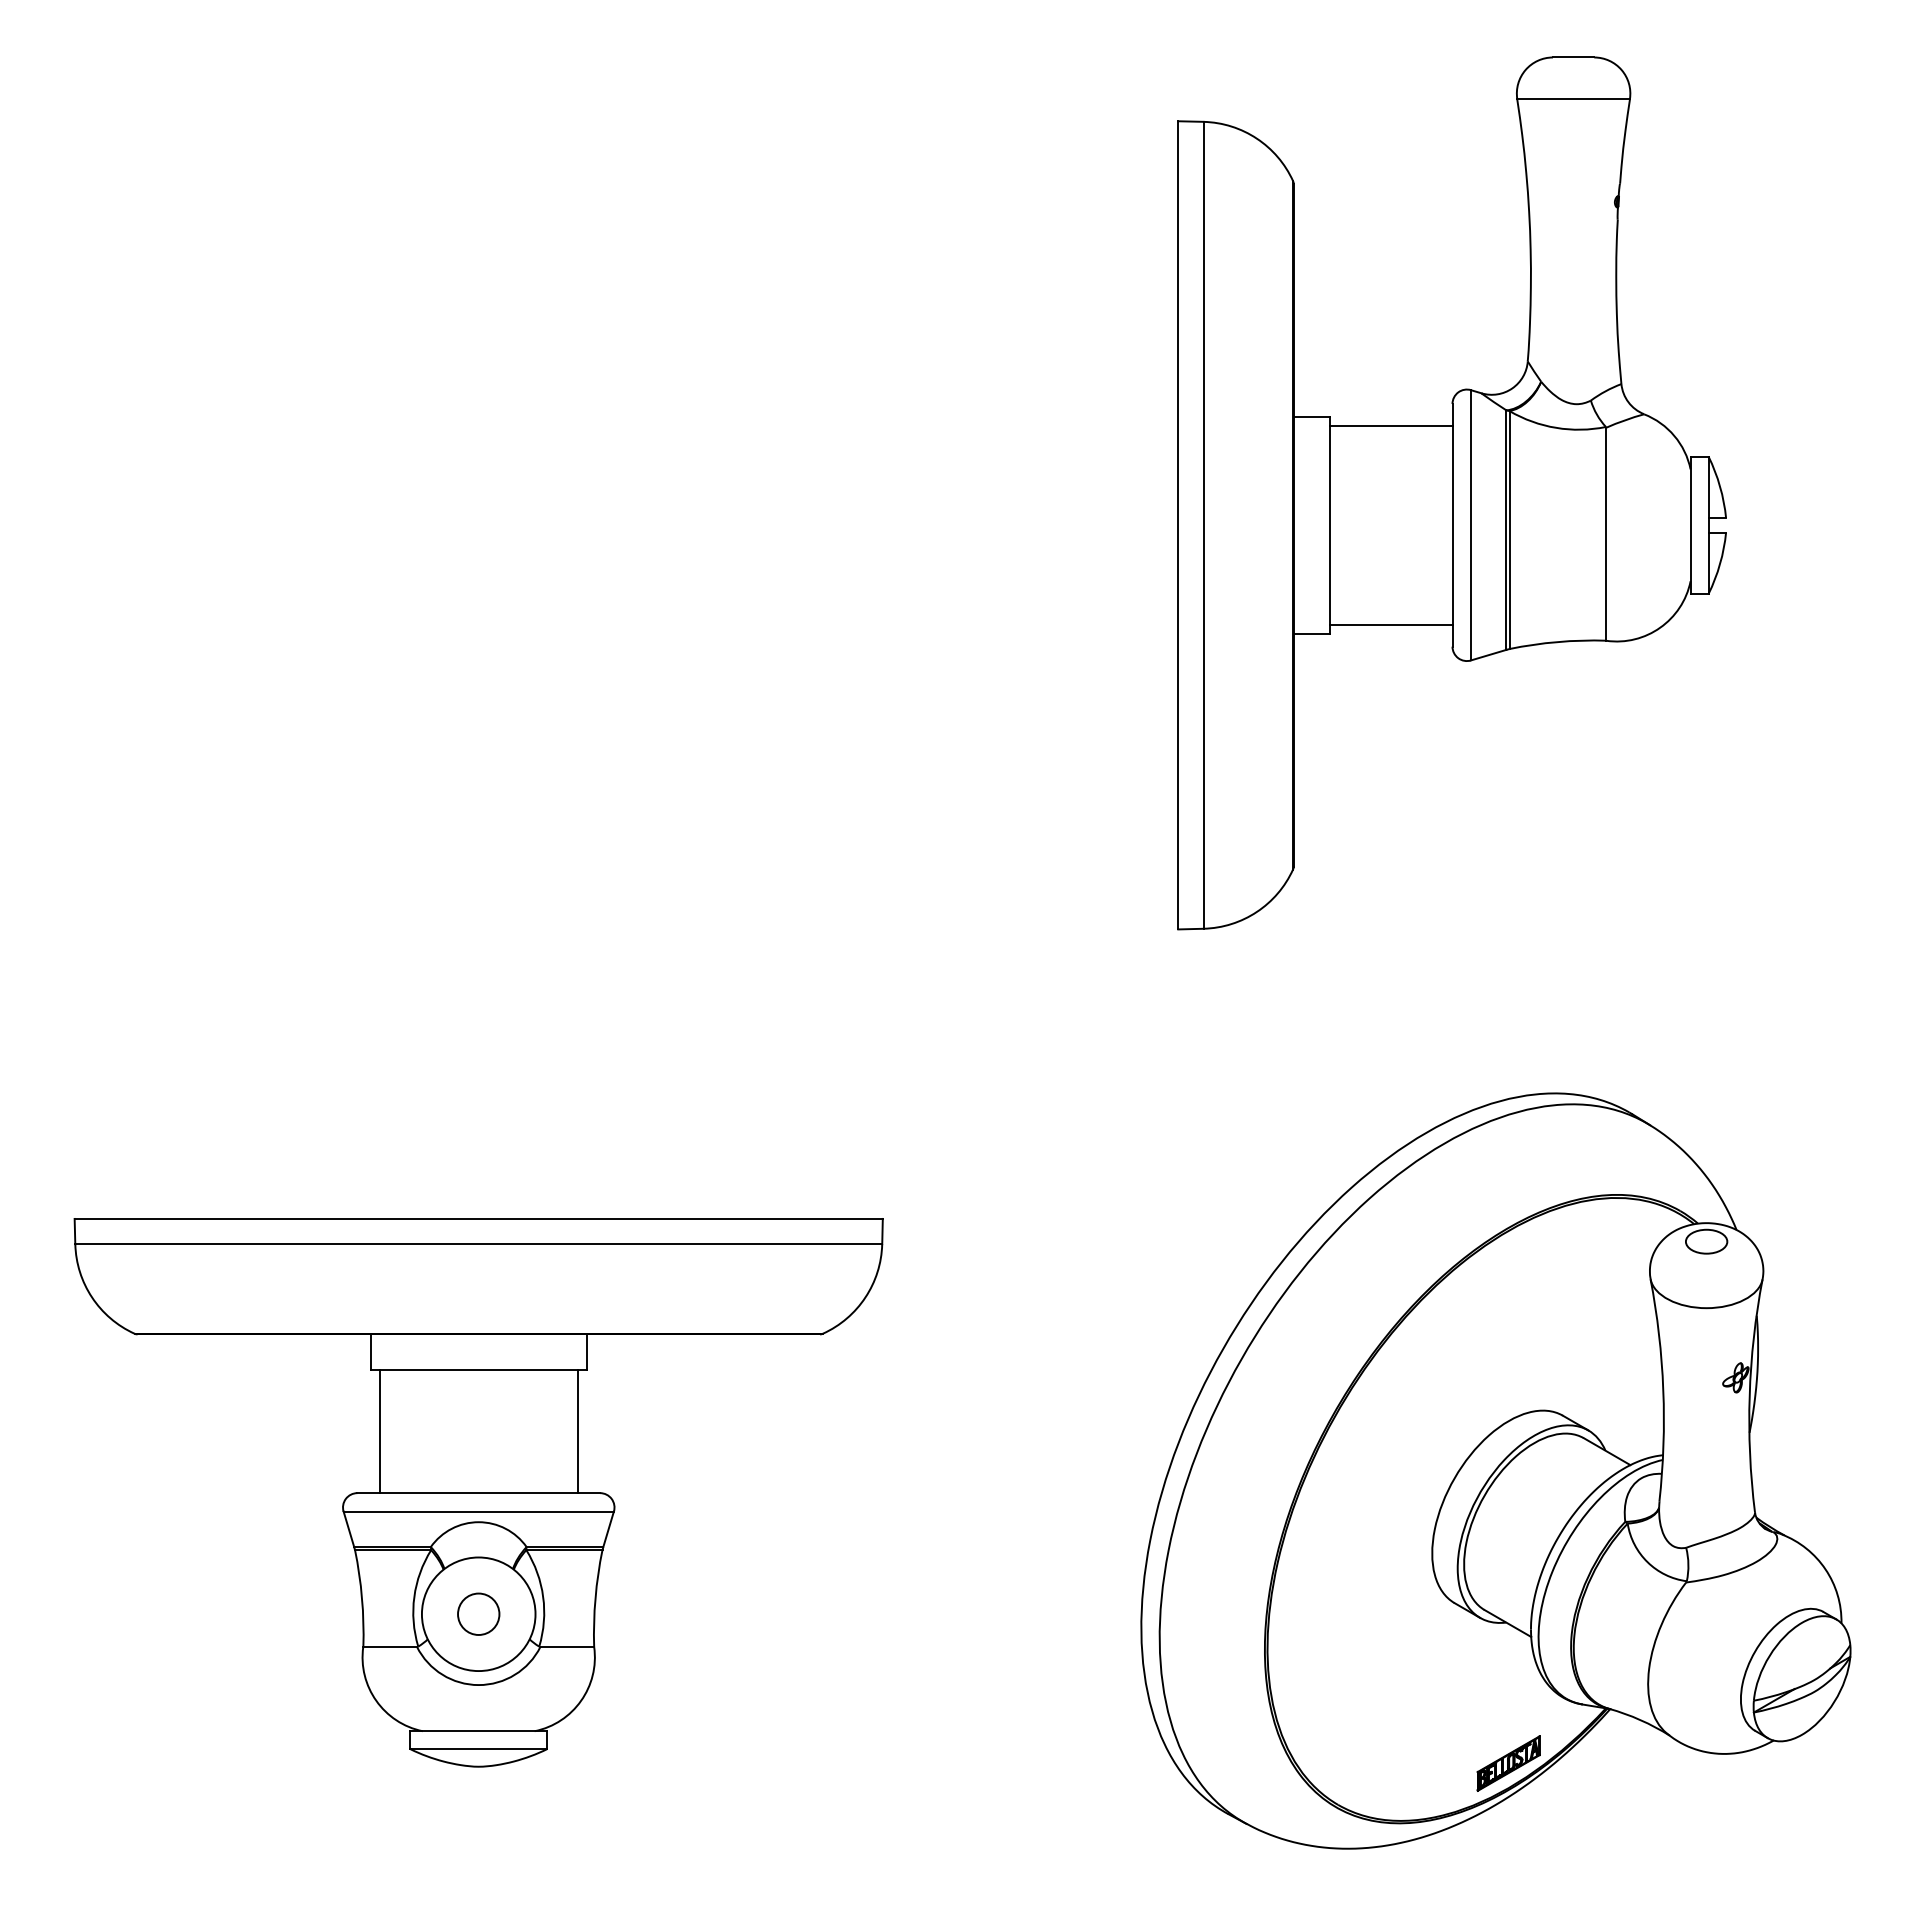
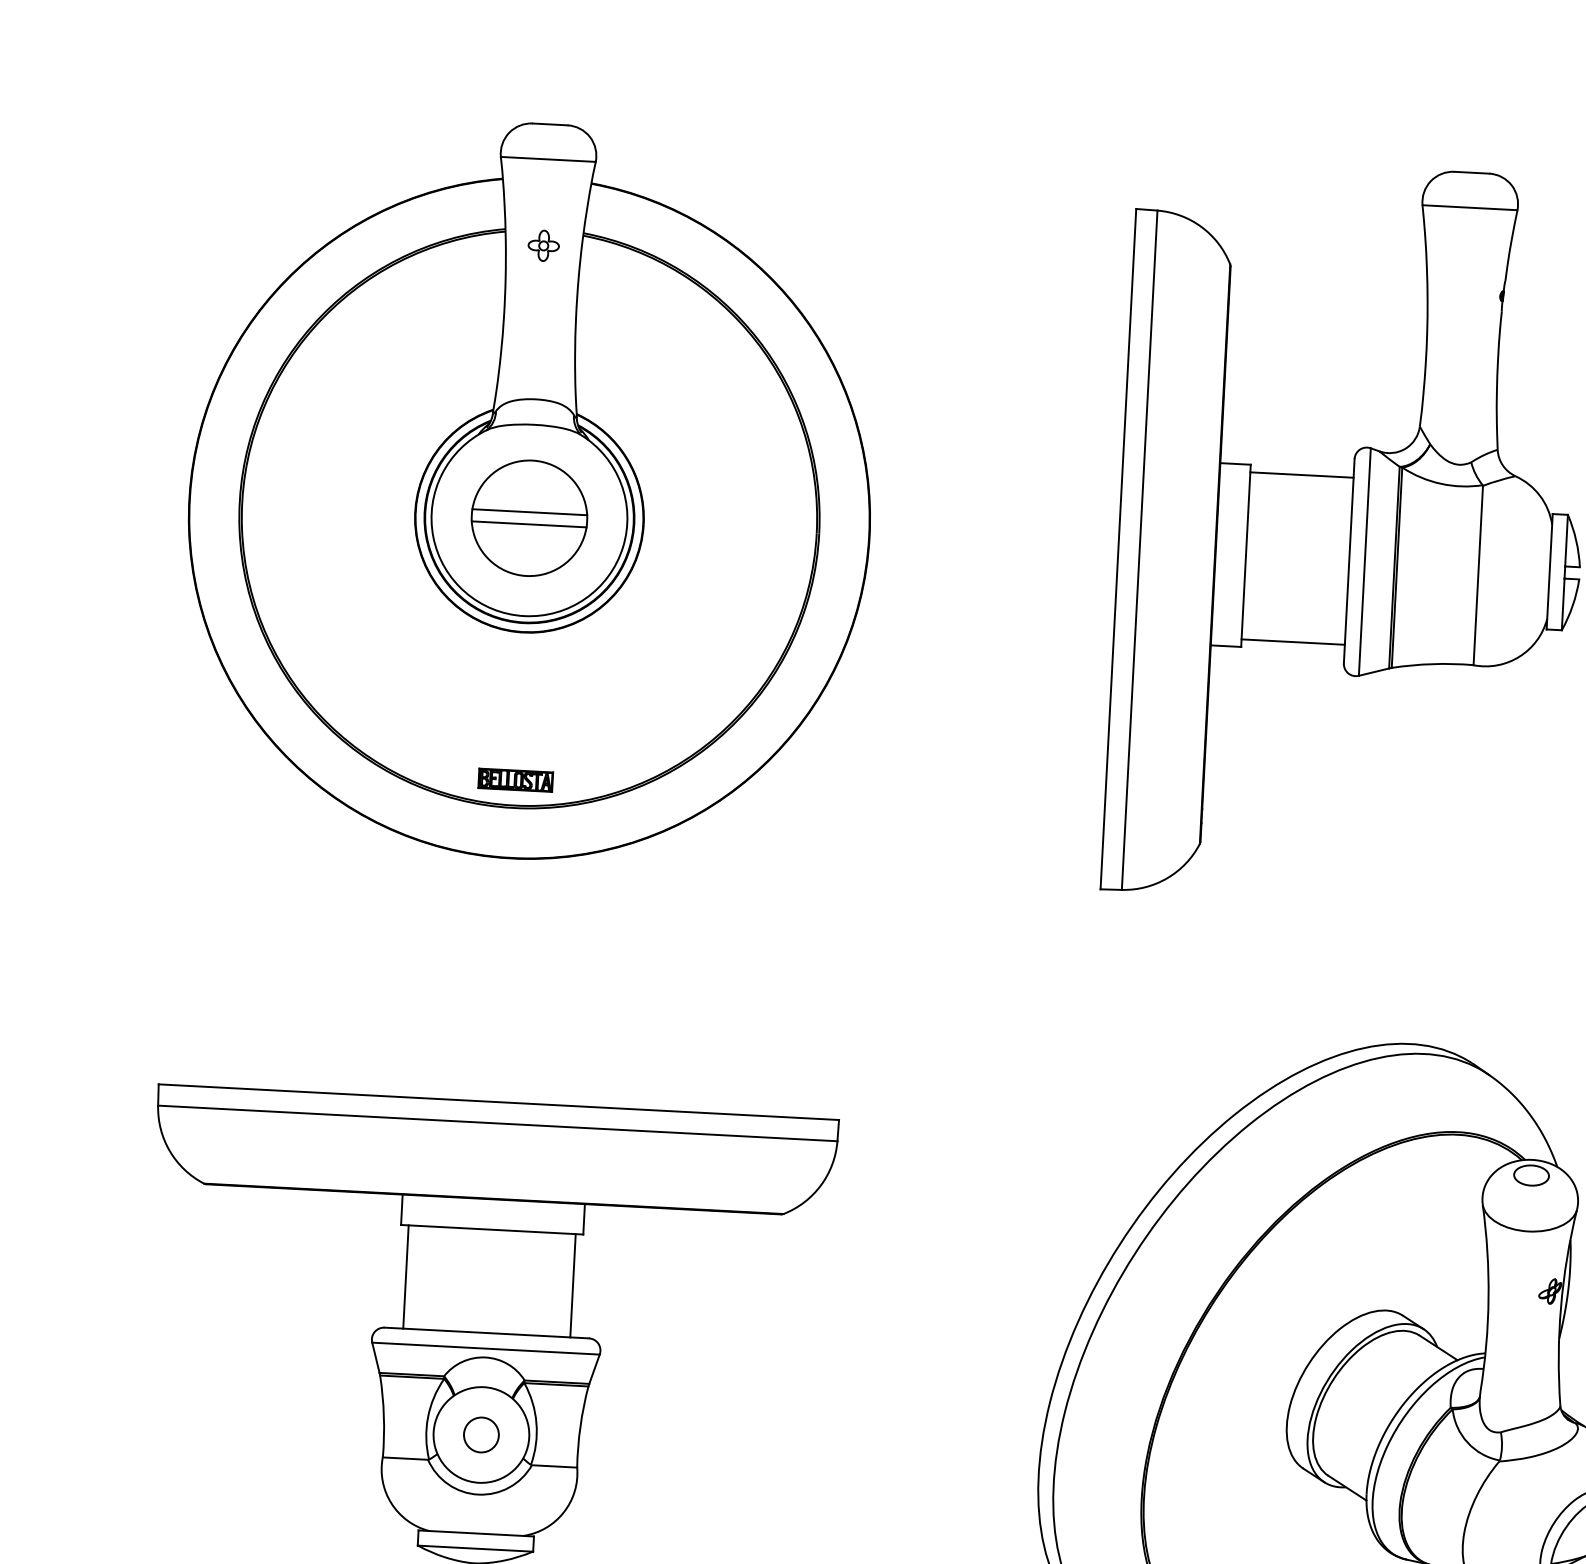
part: (478, 493) -> (530, 491), added

